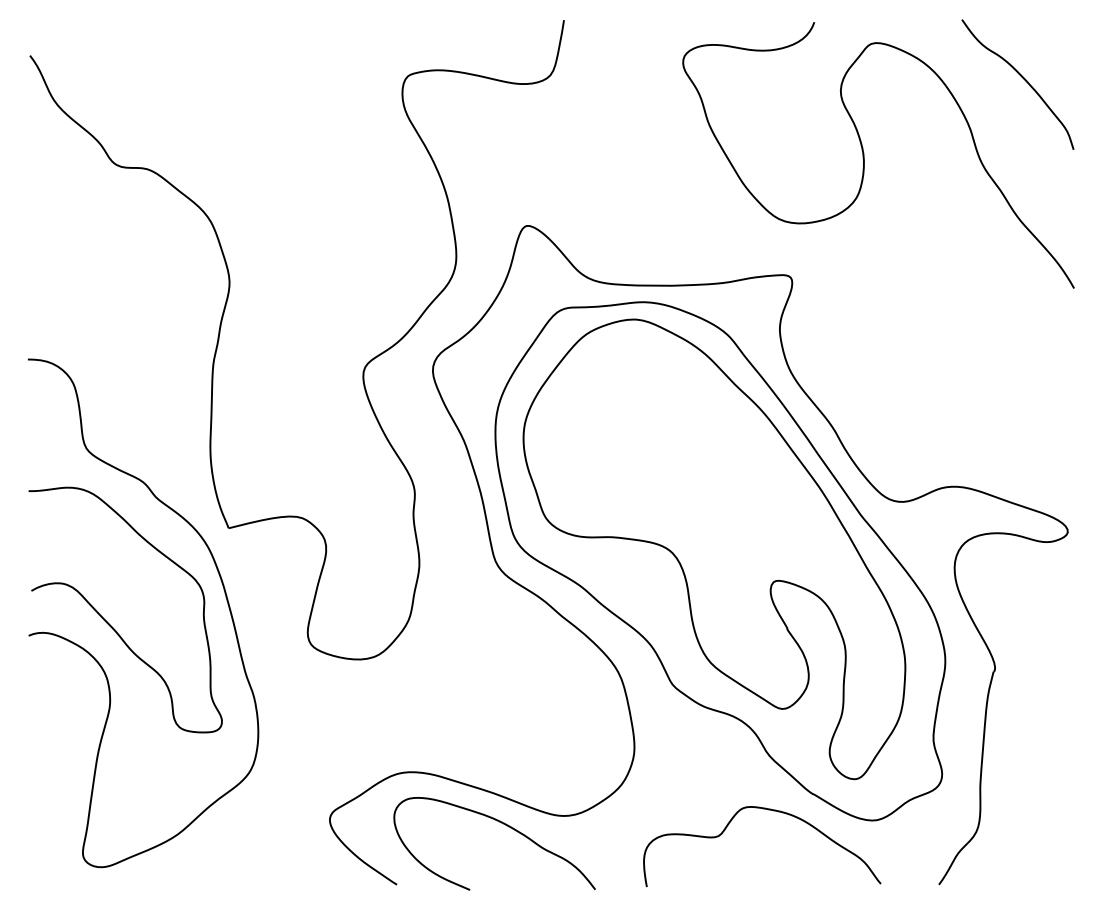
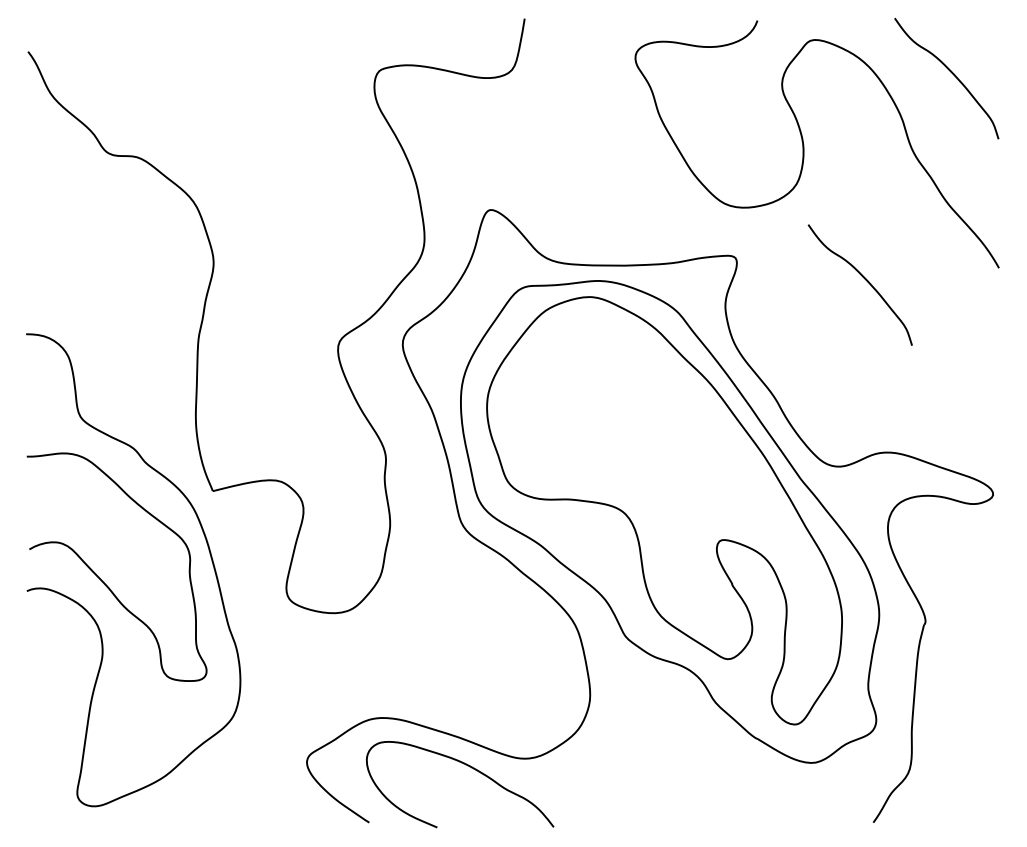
curve: (929, 300) -> (864, 279), added
curve: (768, 810) -> (714, 753), removed

